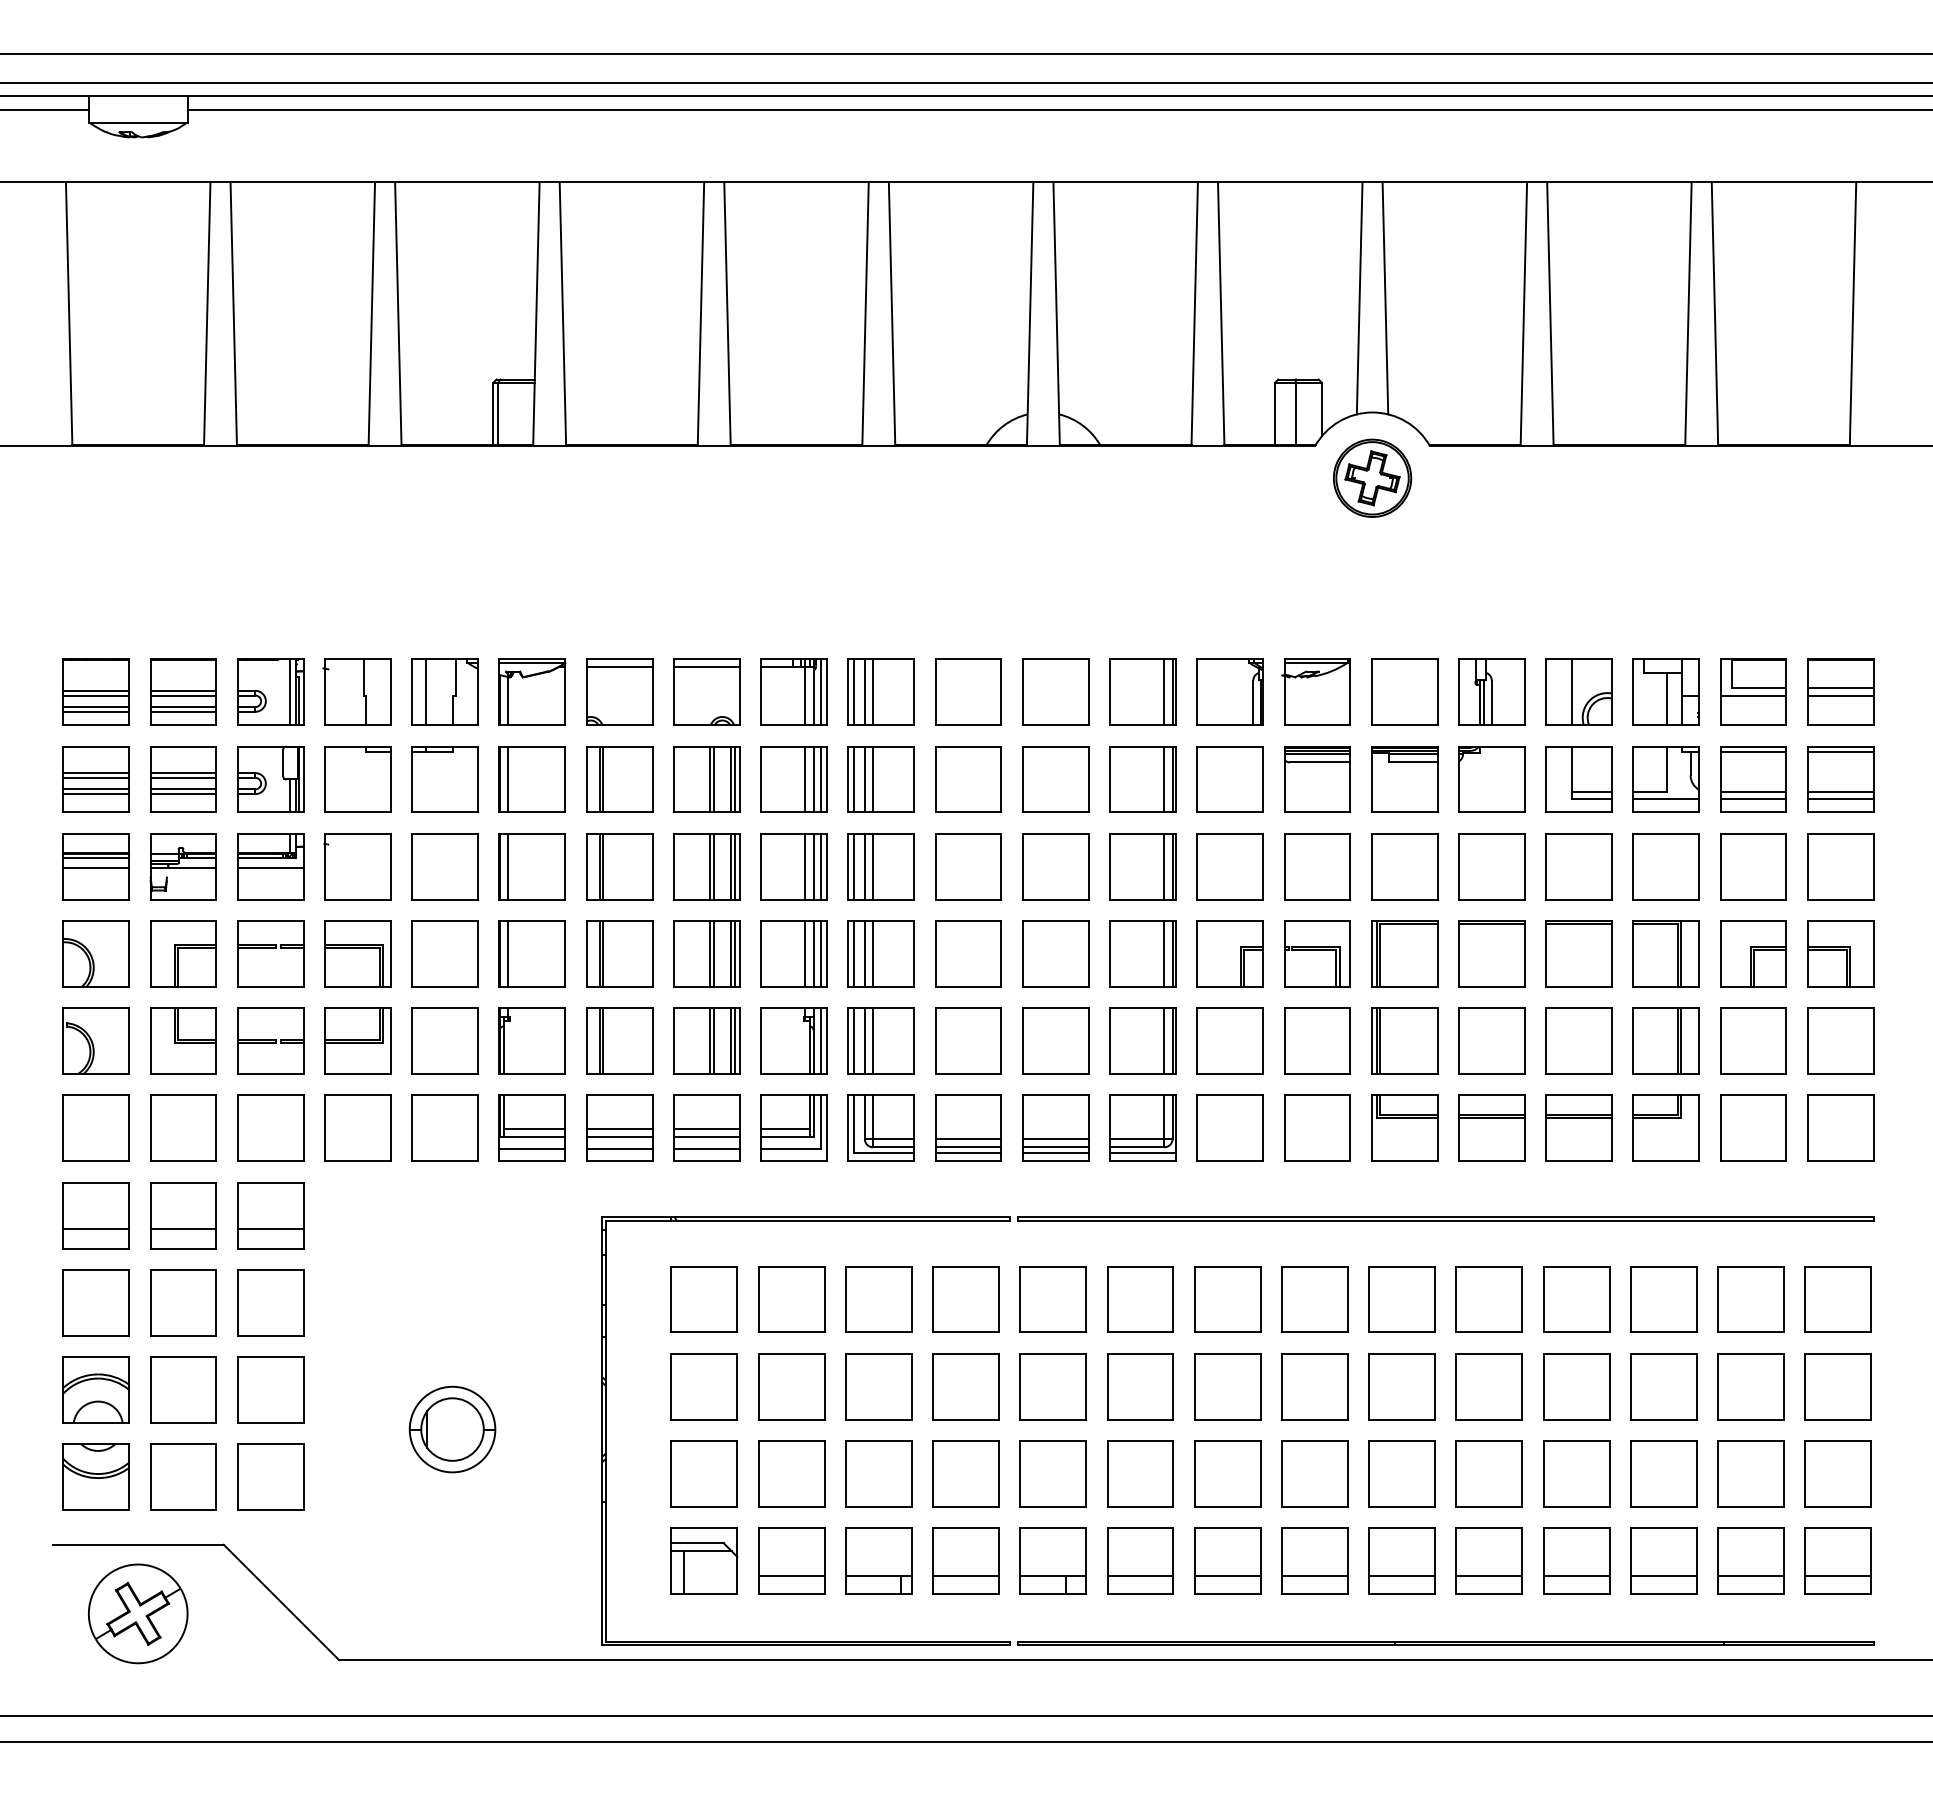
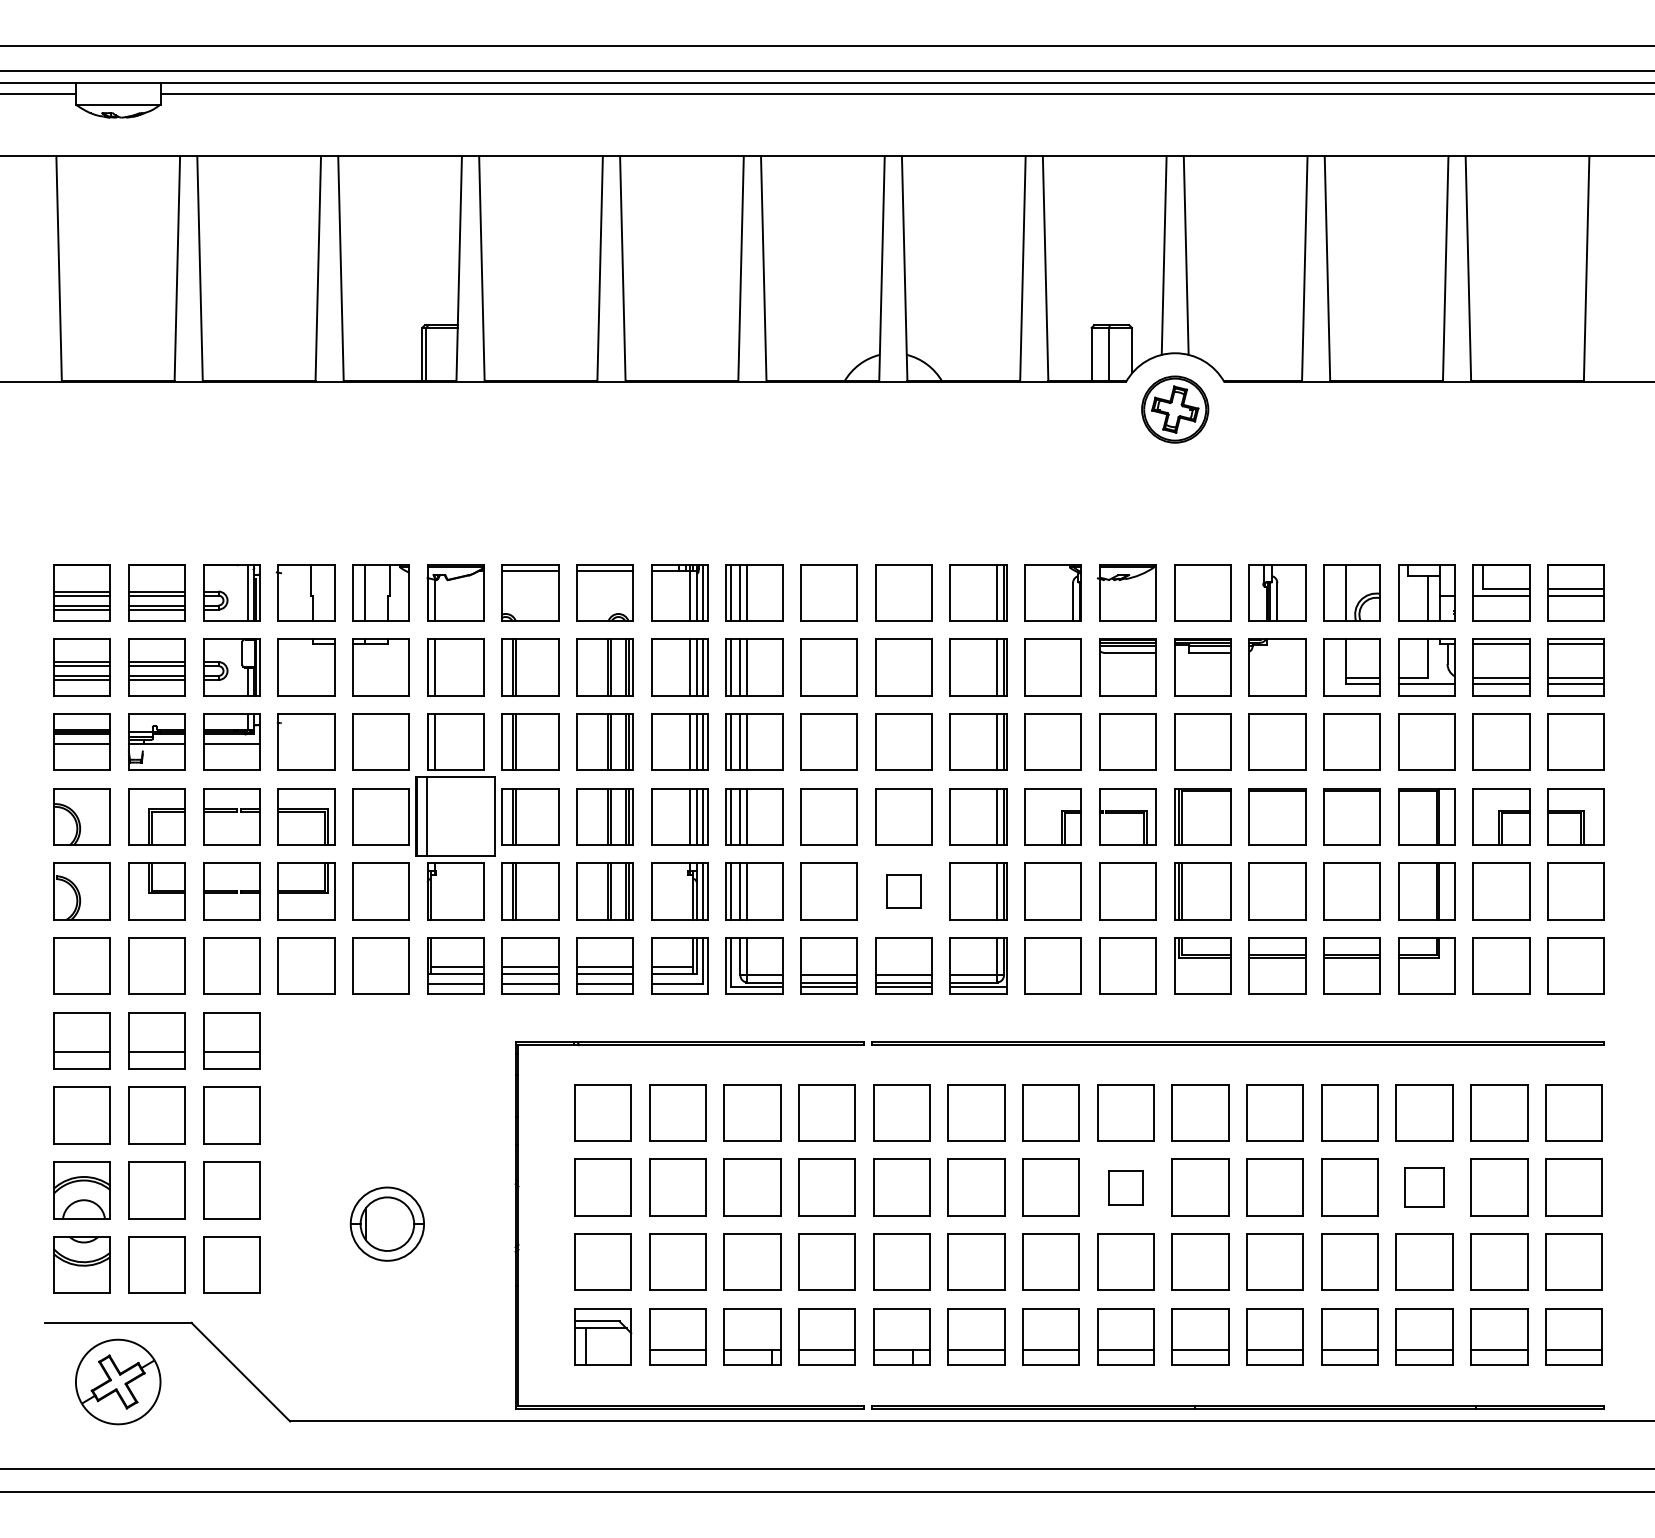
part: (531, 953) -> (455, 816), size x1.4
part: (1055, 1040) -> (903, 891), size x0.6
part: (1314, 1386) -> (1125, 1187), size x0.6
part: (1663, 1386) -> (1424, 1187), size x0.7

